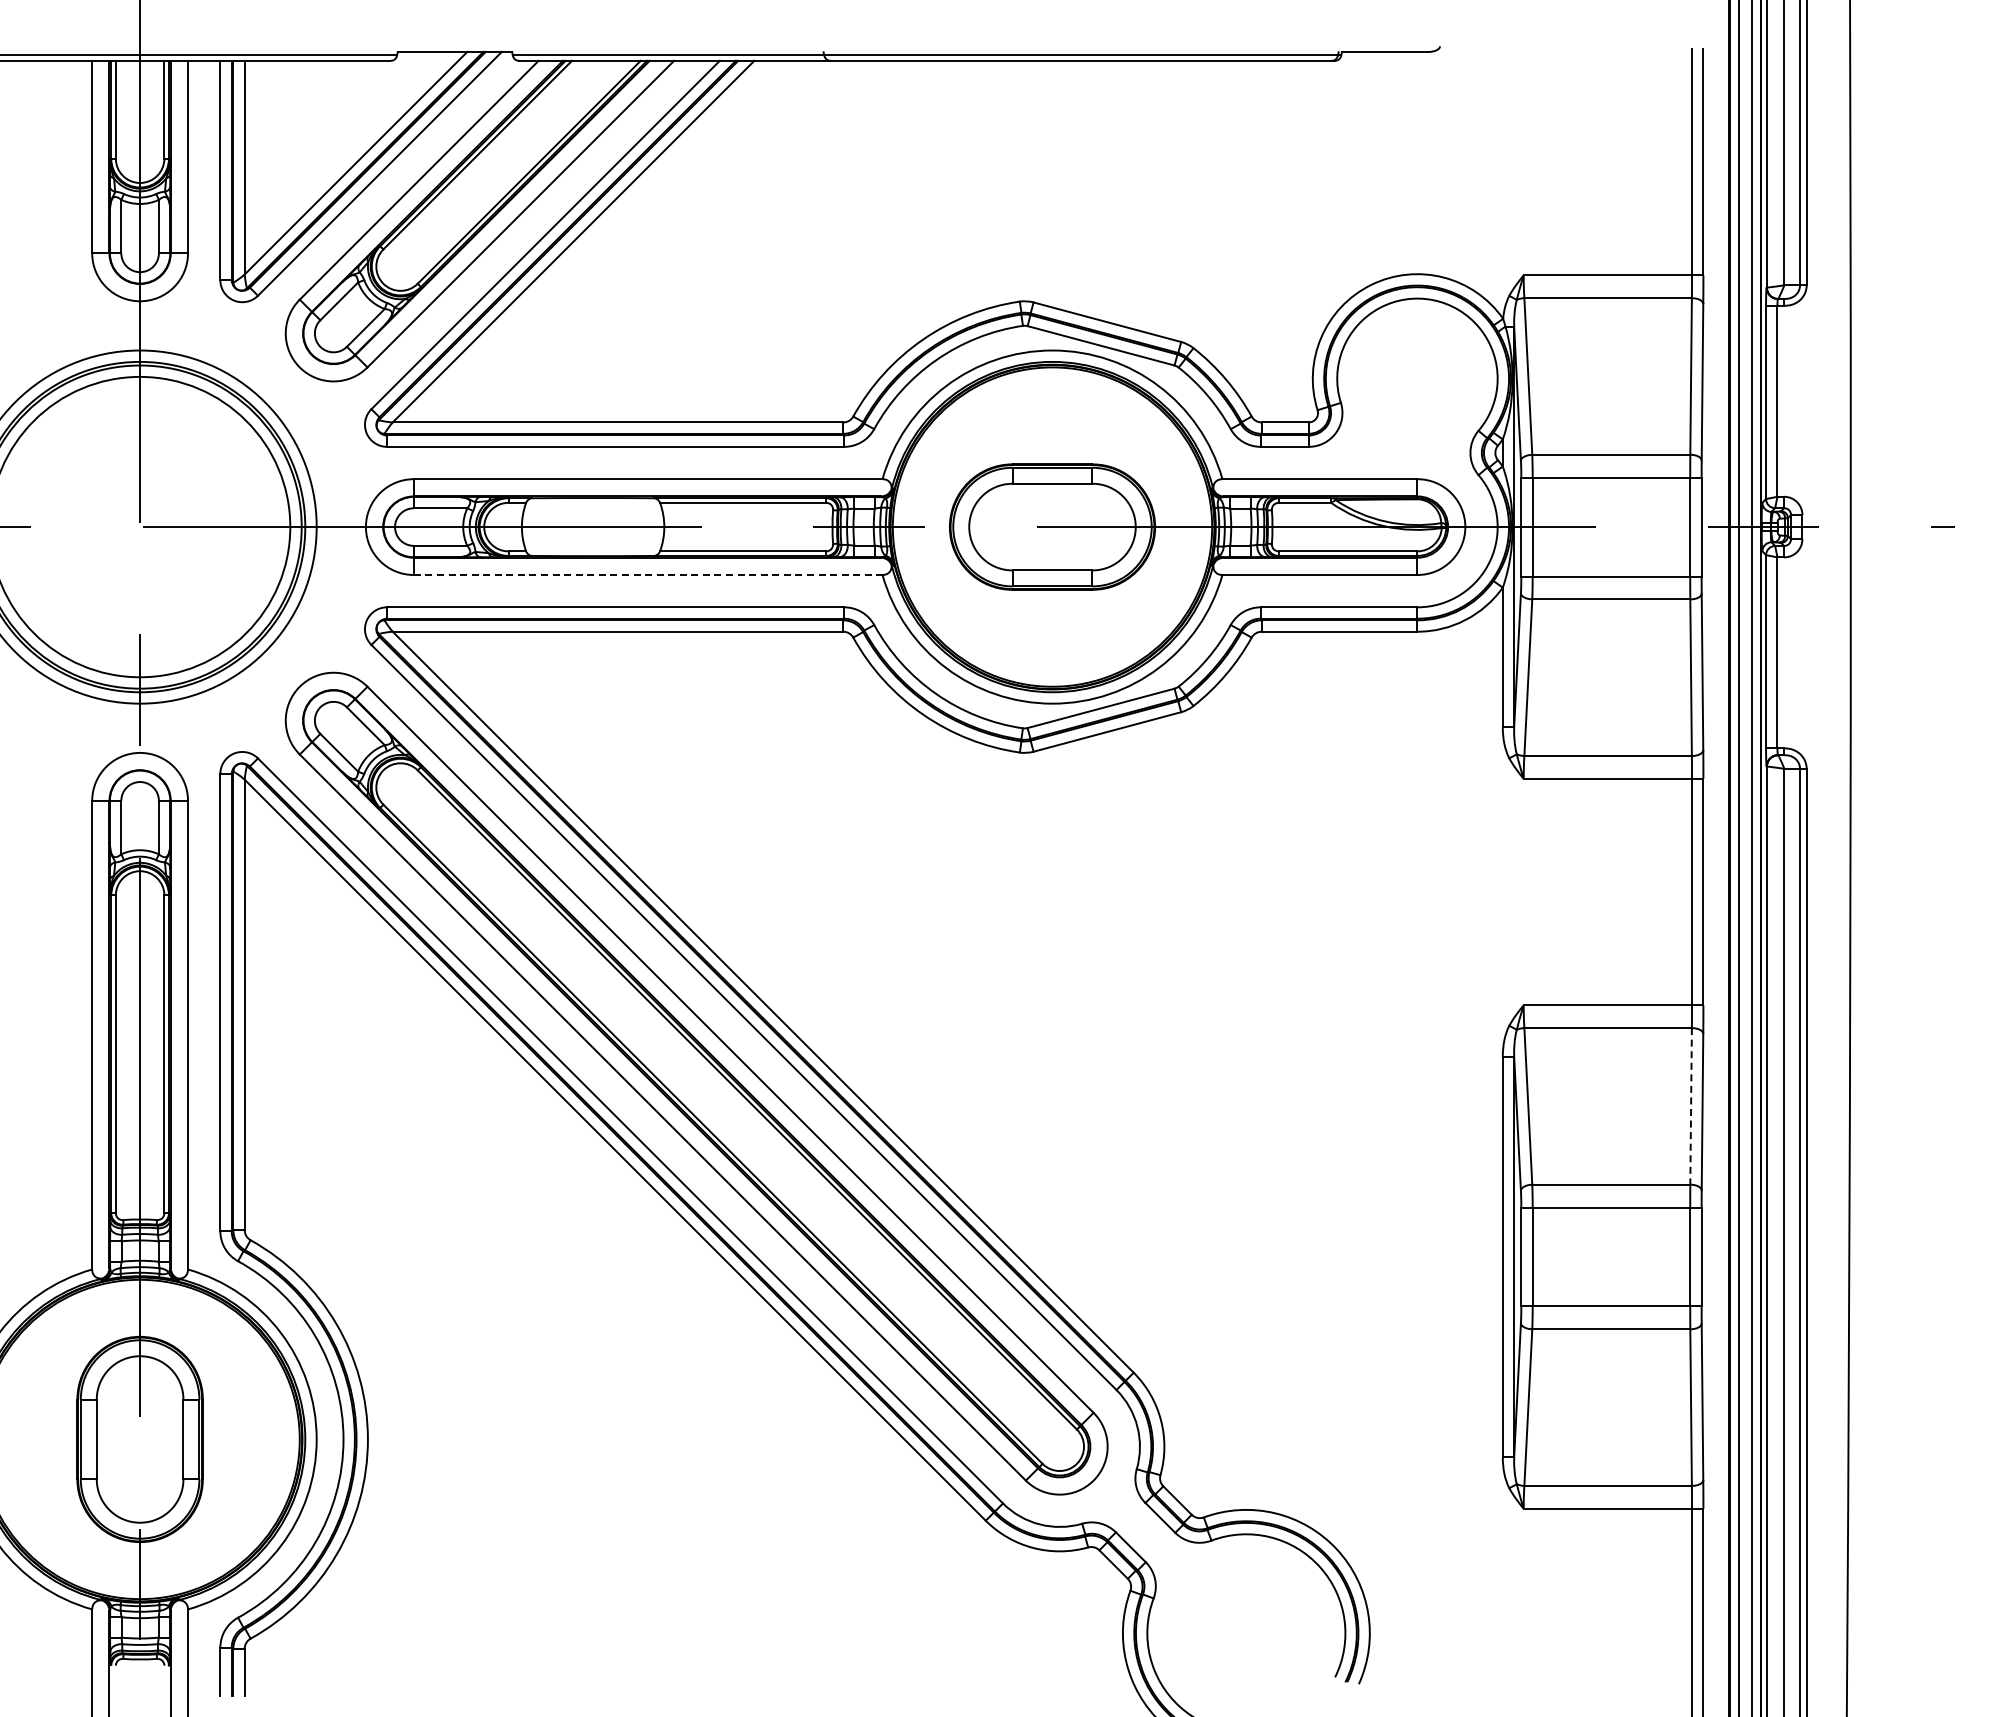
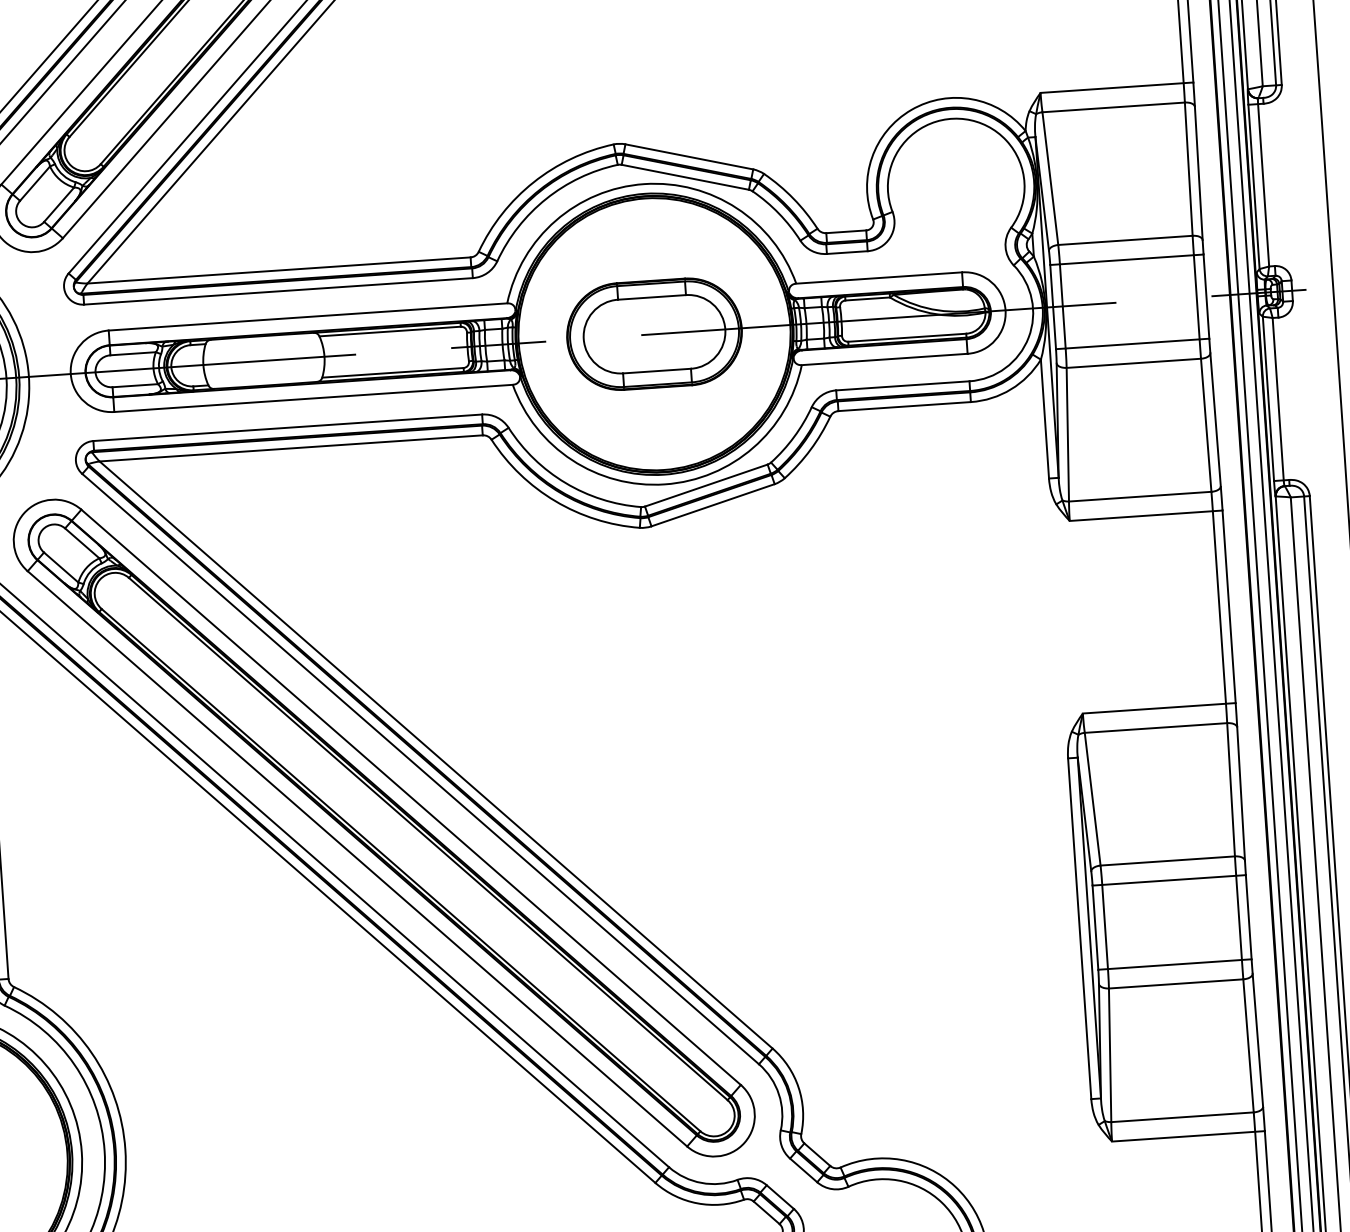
line: (648, 575) -> (313, 398), dashed -> solid
line: (1691, 1106) -> (1231, 789), dashed -> solid

